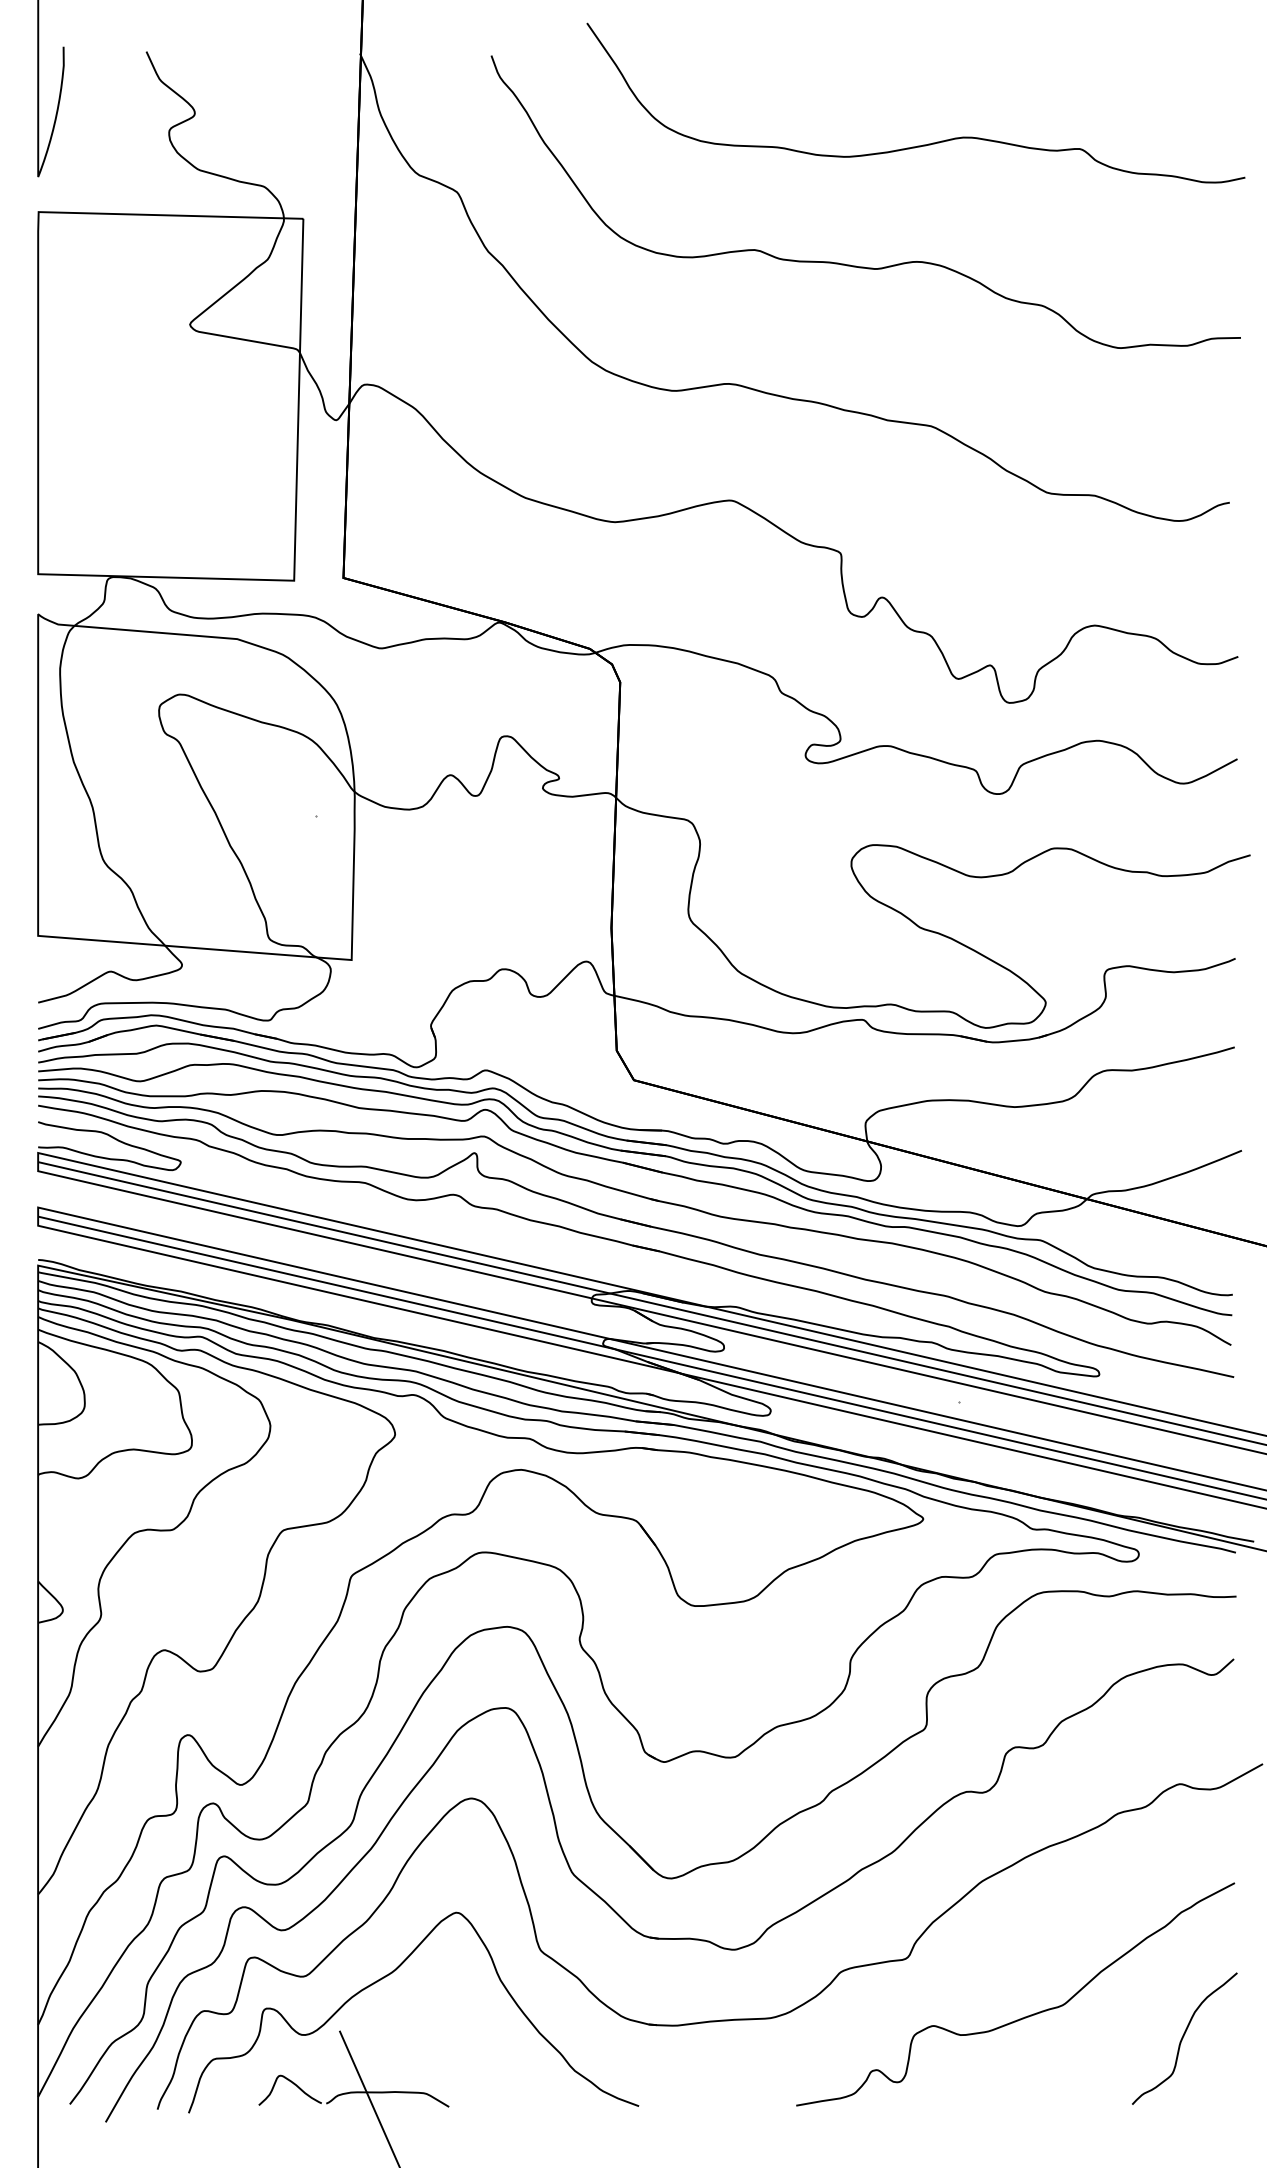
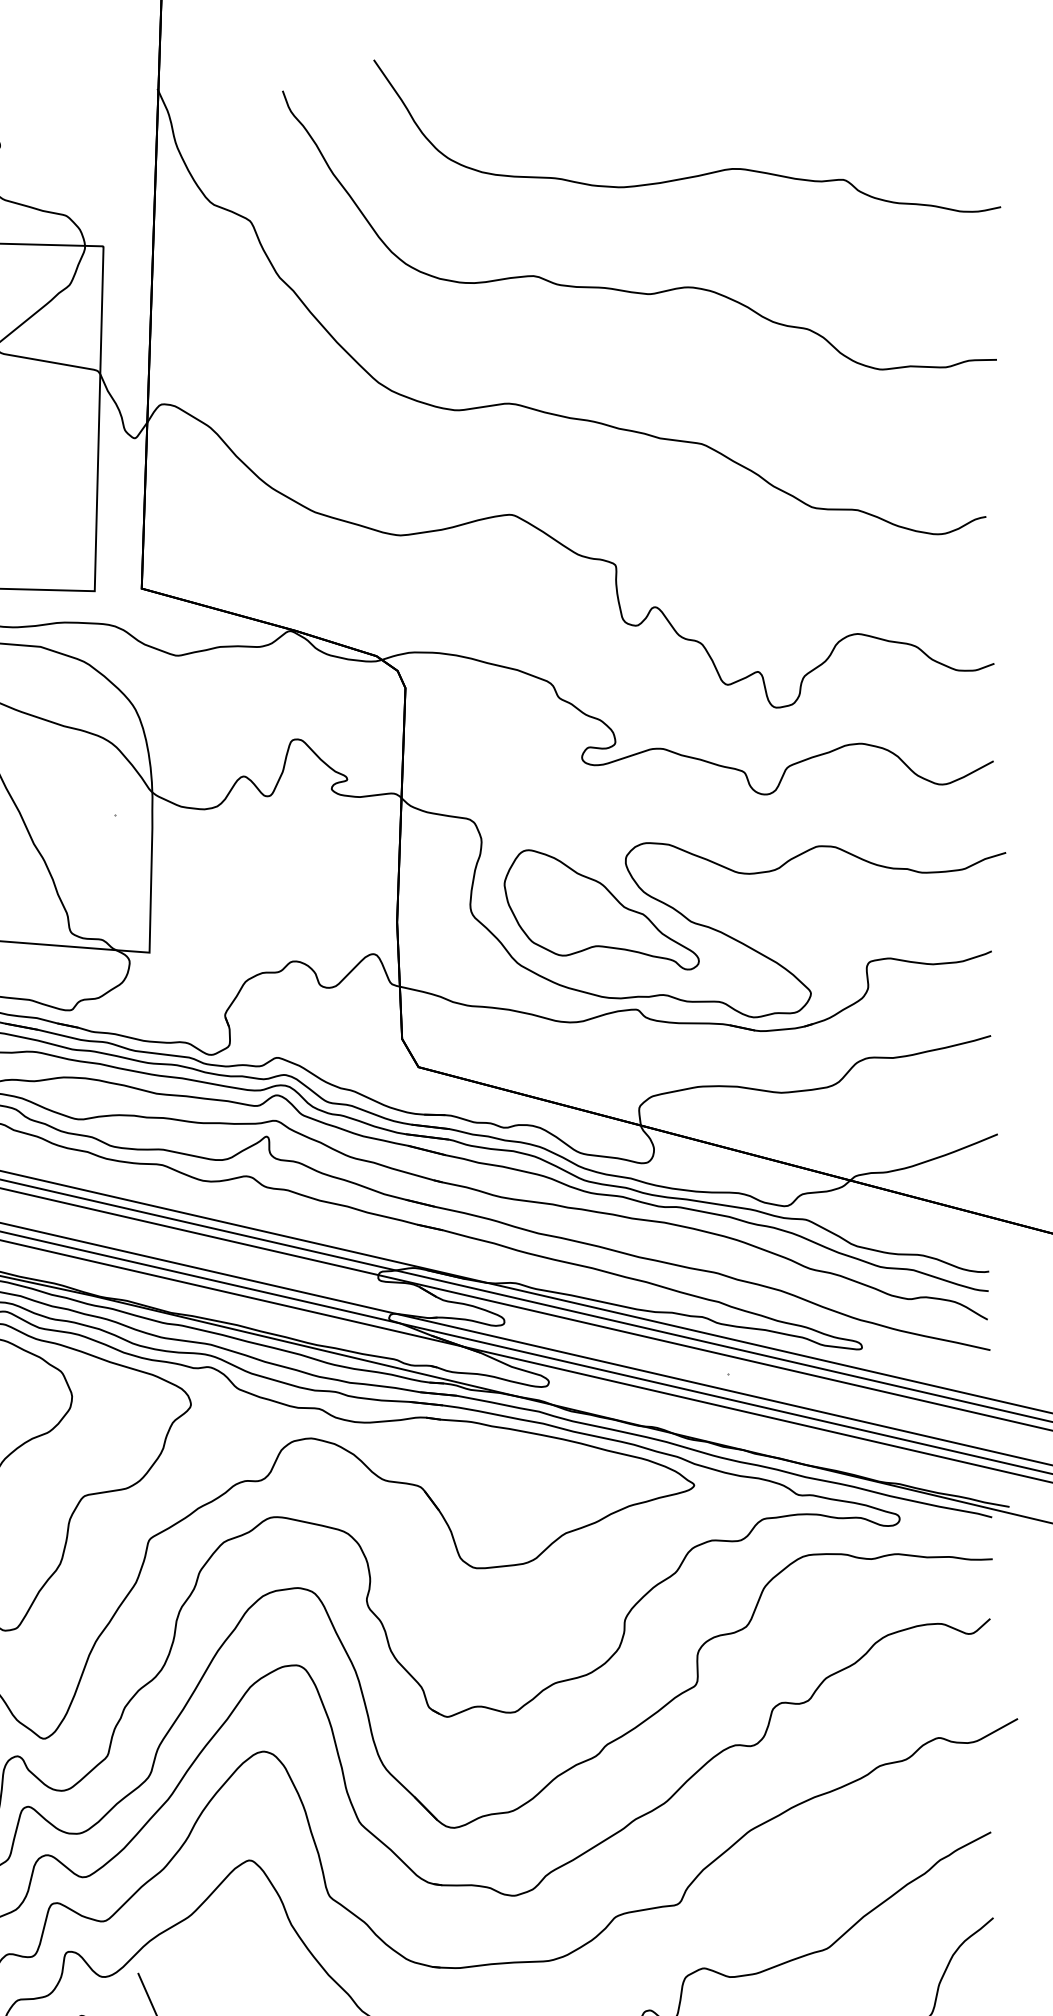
part: (826, 914) -> (602, 909), added

